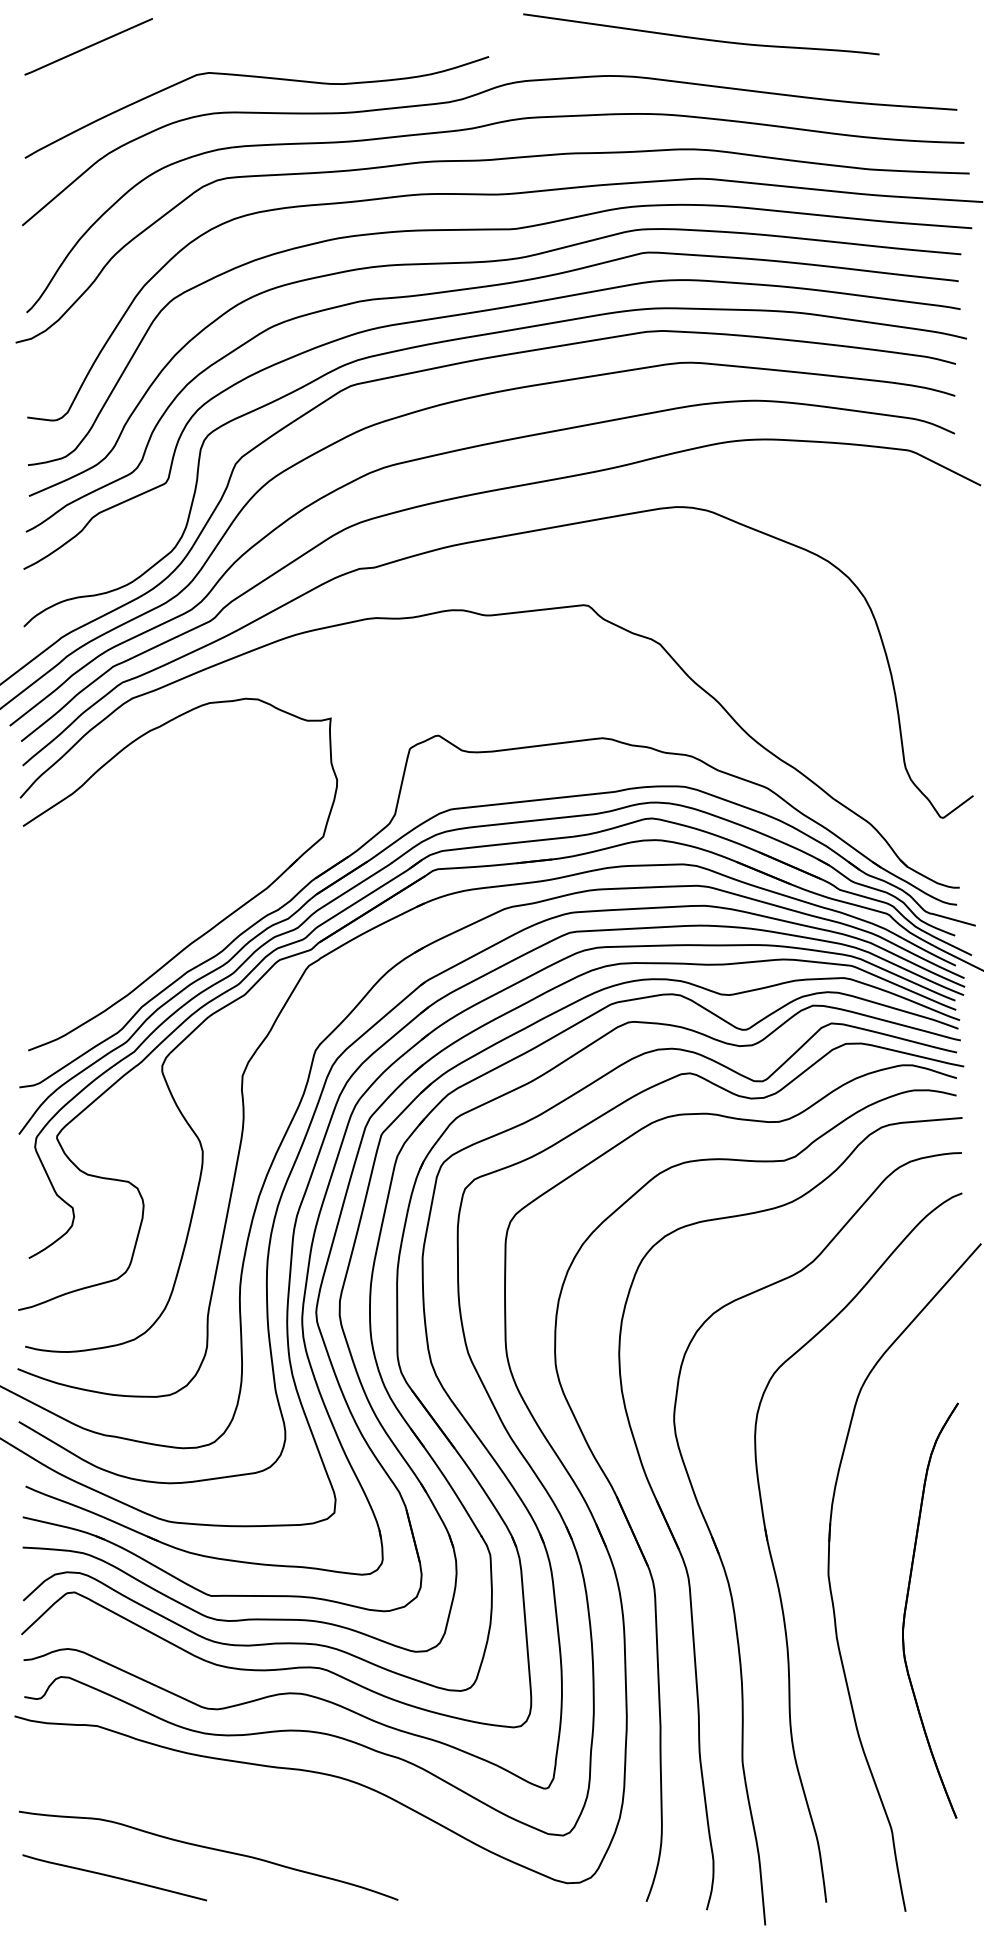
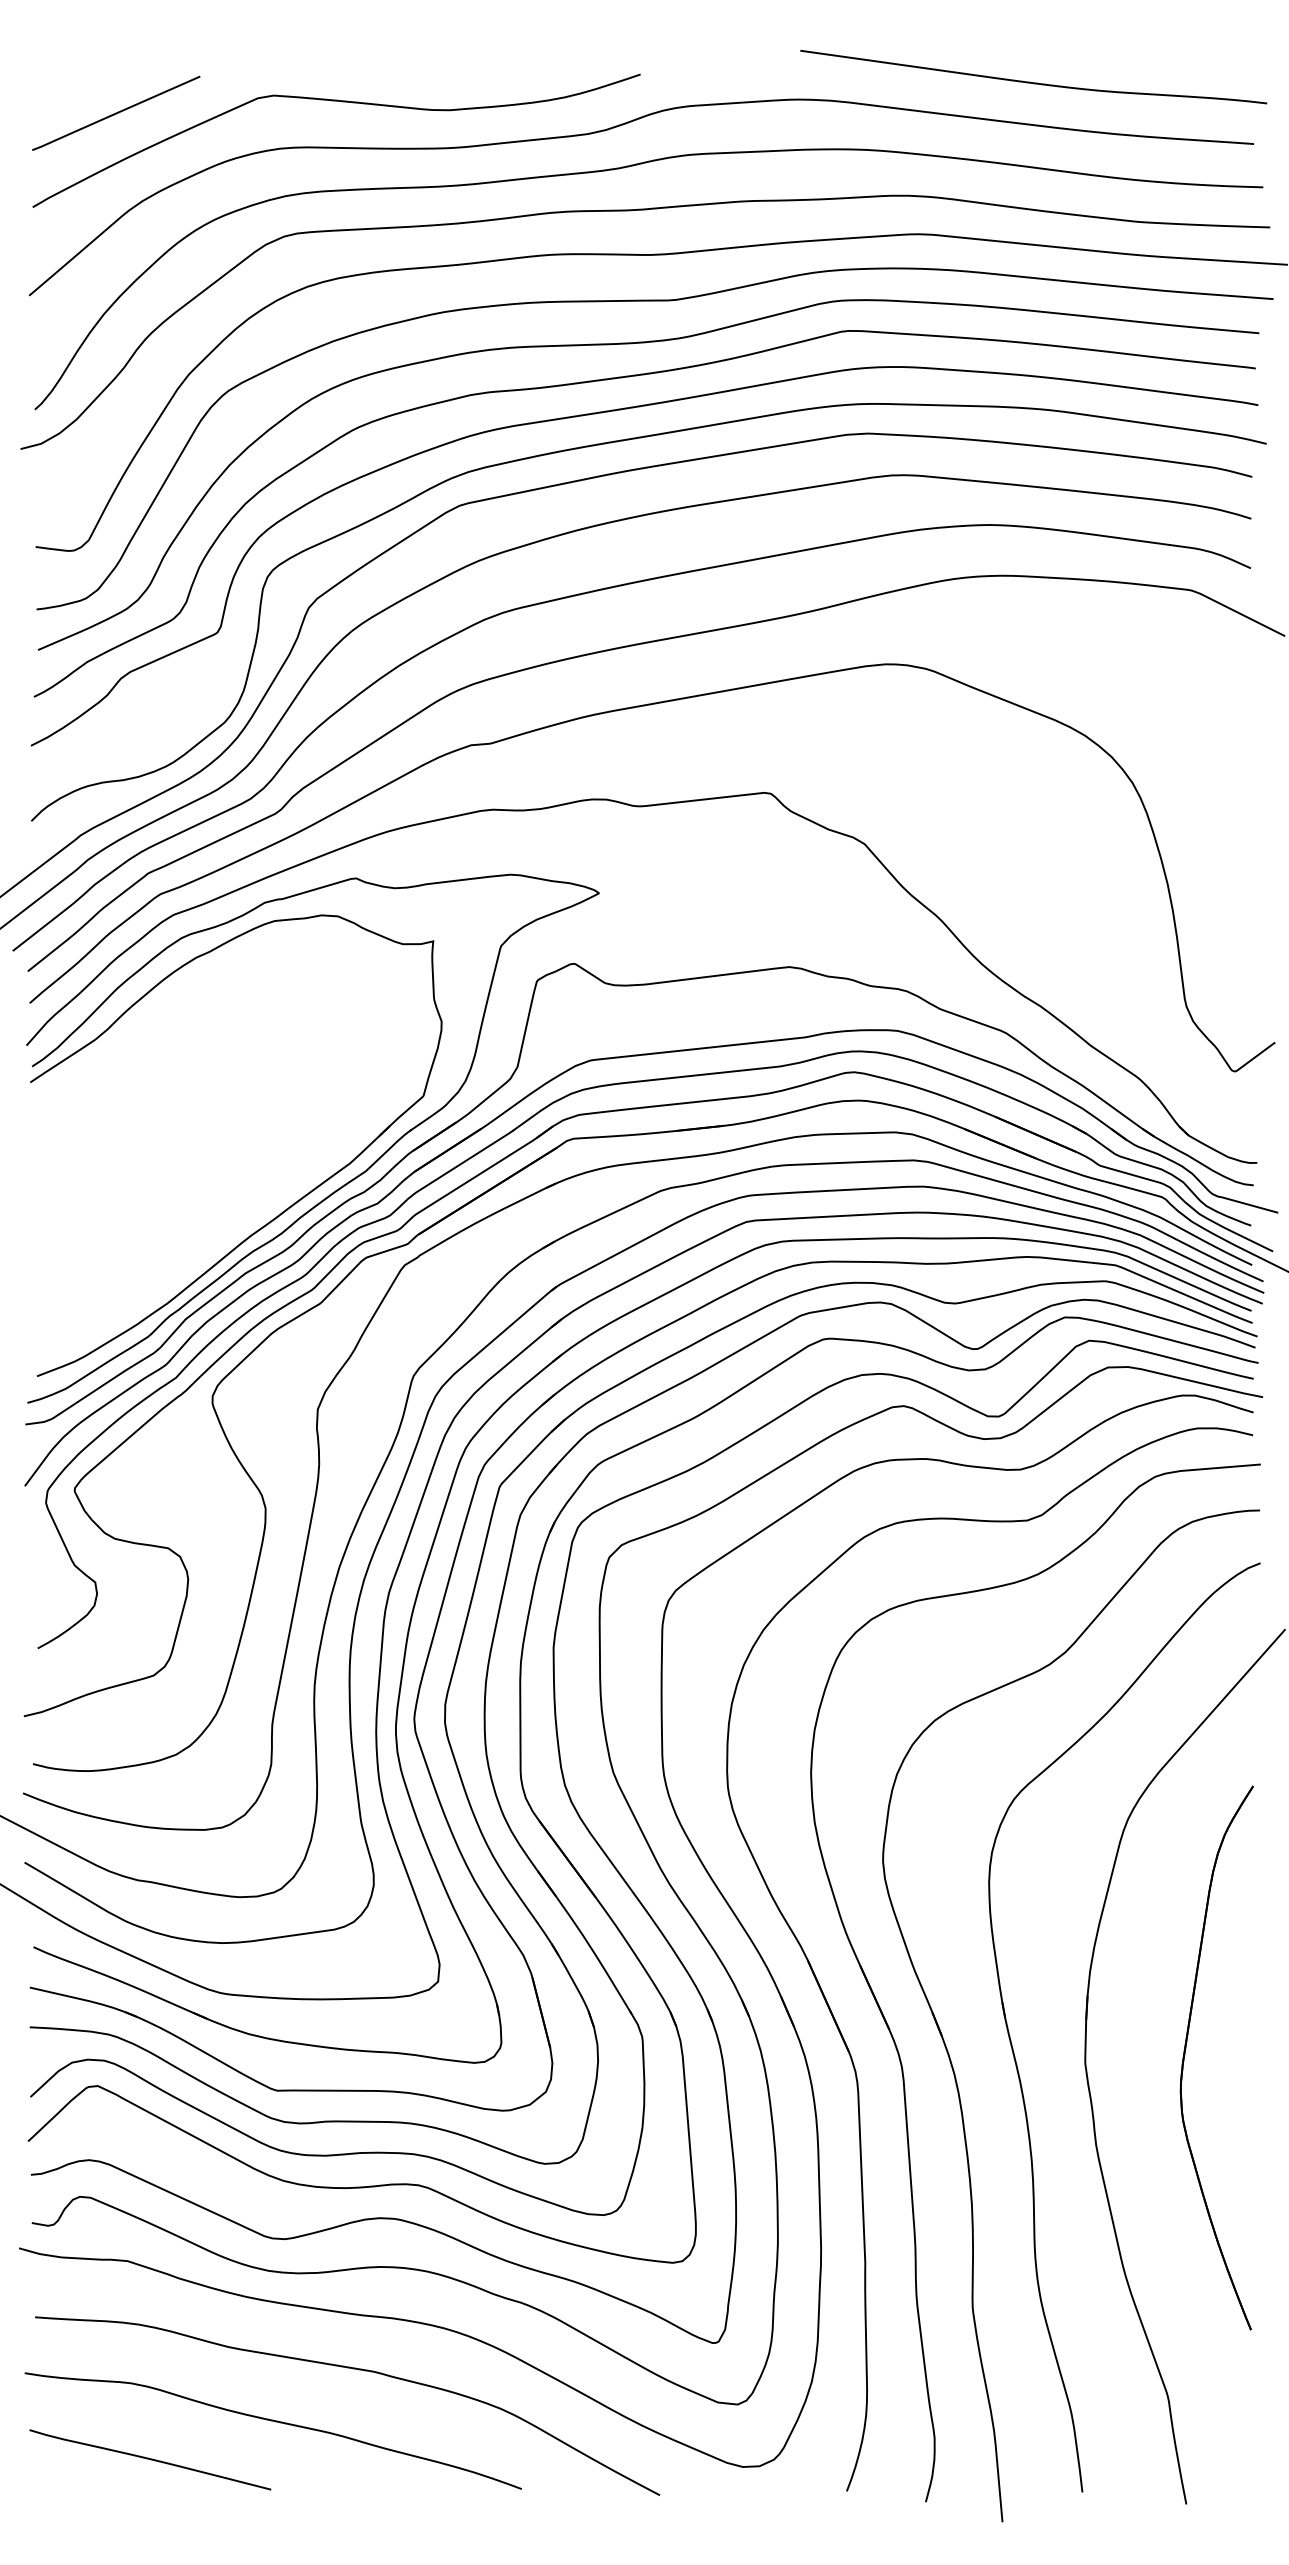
curve: (698, 37) -> (1030, 81), moved
line: (88, 46) -> (116, 112), moved
part: (263, 903) -> (345, 1183), added
part: (906, 1608) -> (1185, 2055), moved
curve: (269, 1808) -> (352, 2369), added

